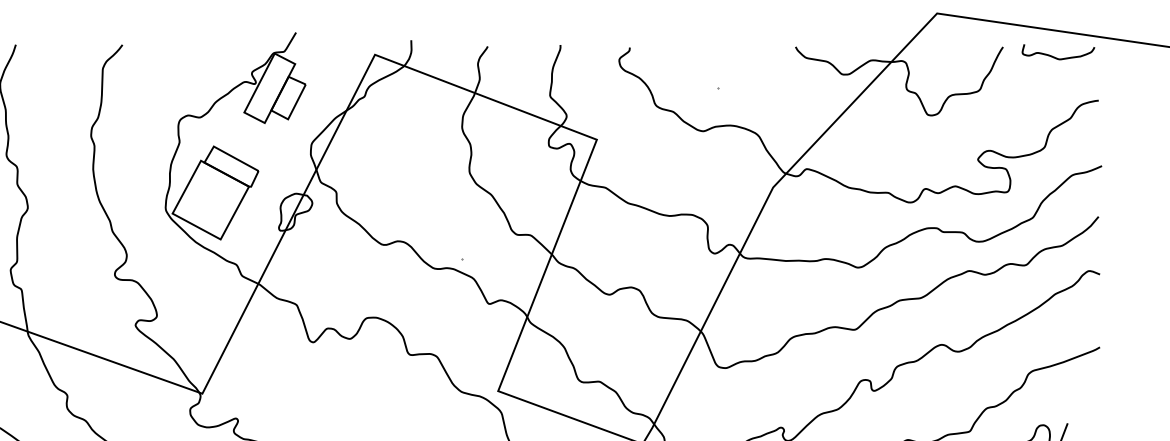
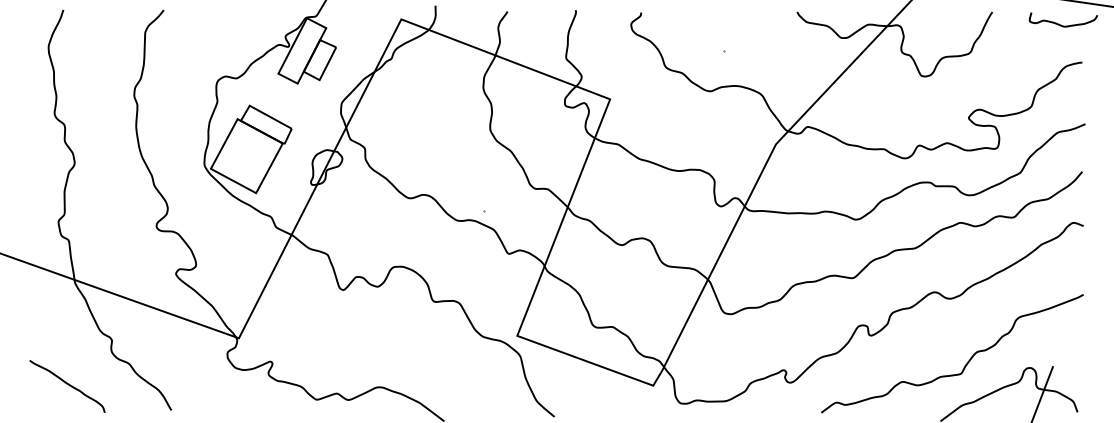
curve: (1056, 57) -> (1061, 24), moved

